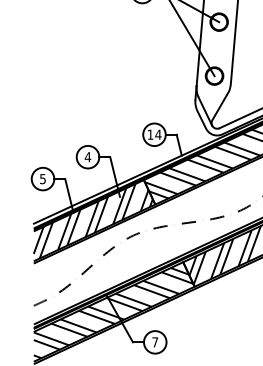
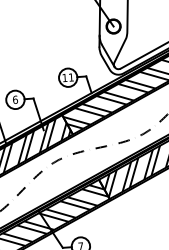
text: (158, 134) -> (71, 77), 14 -> 11
text: (87, 157) -> (15, 100), 4 -> 6

